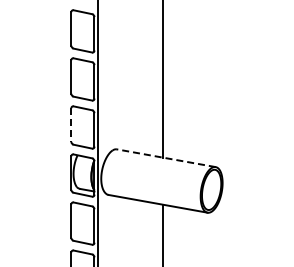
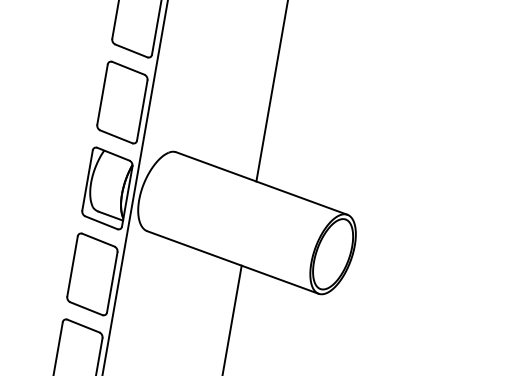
line: (71, 125) -> (102, 95), dashed -> solid
line: (165, 158) -> (260, 183), dashed -> solid

